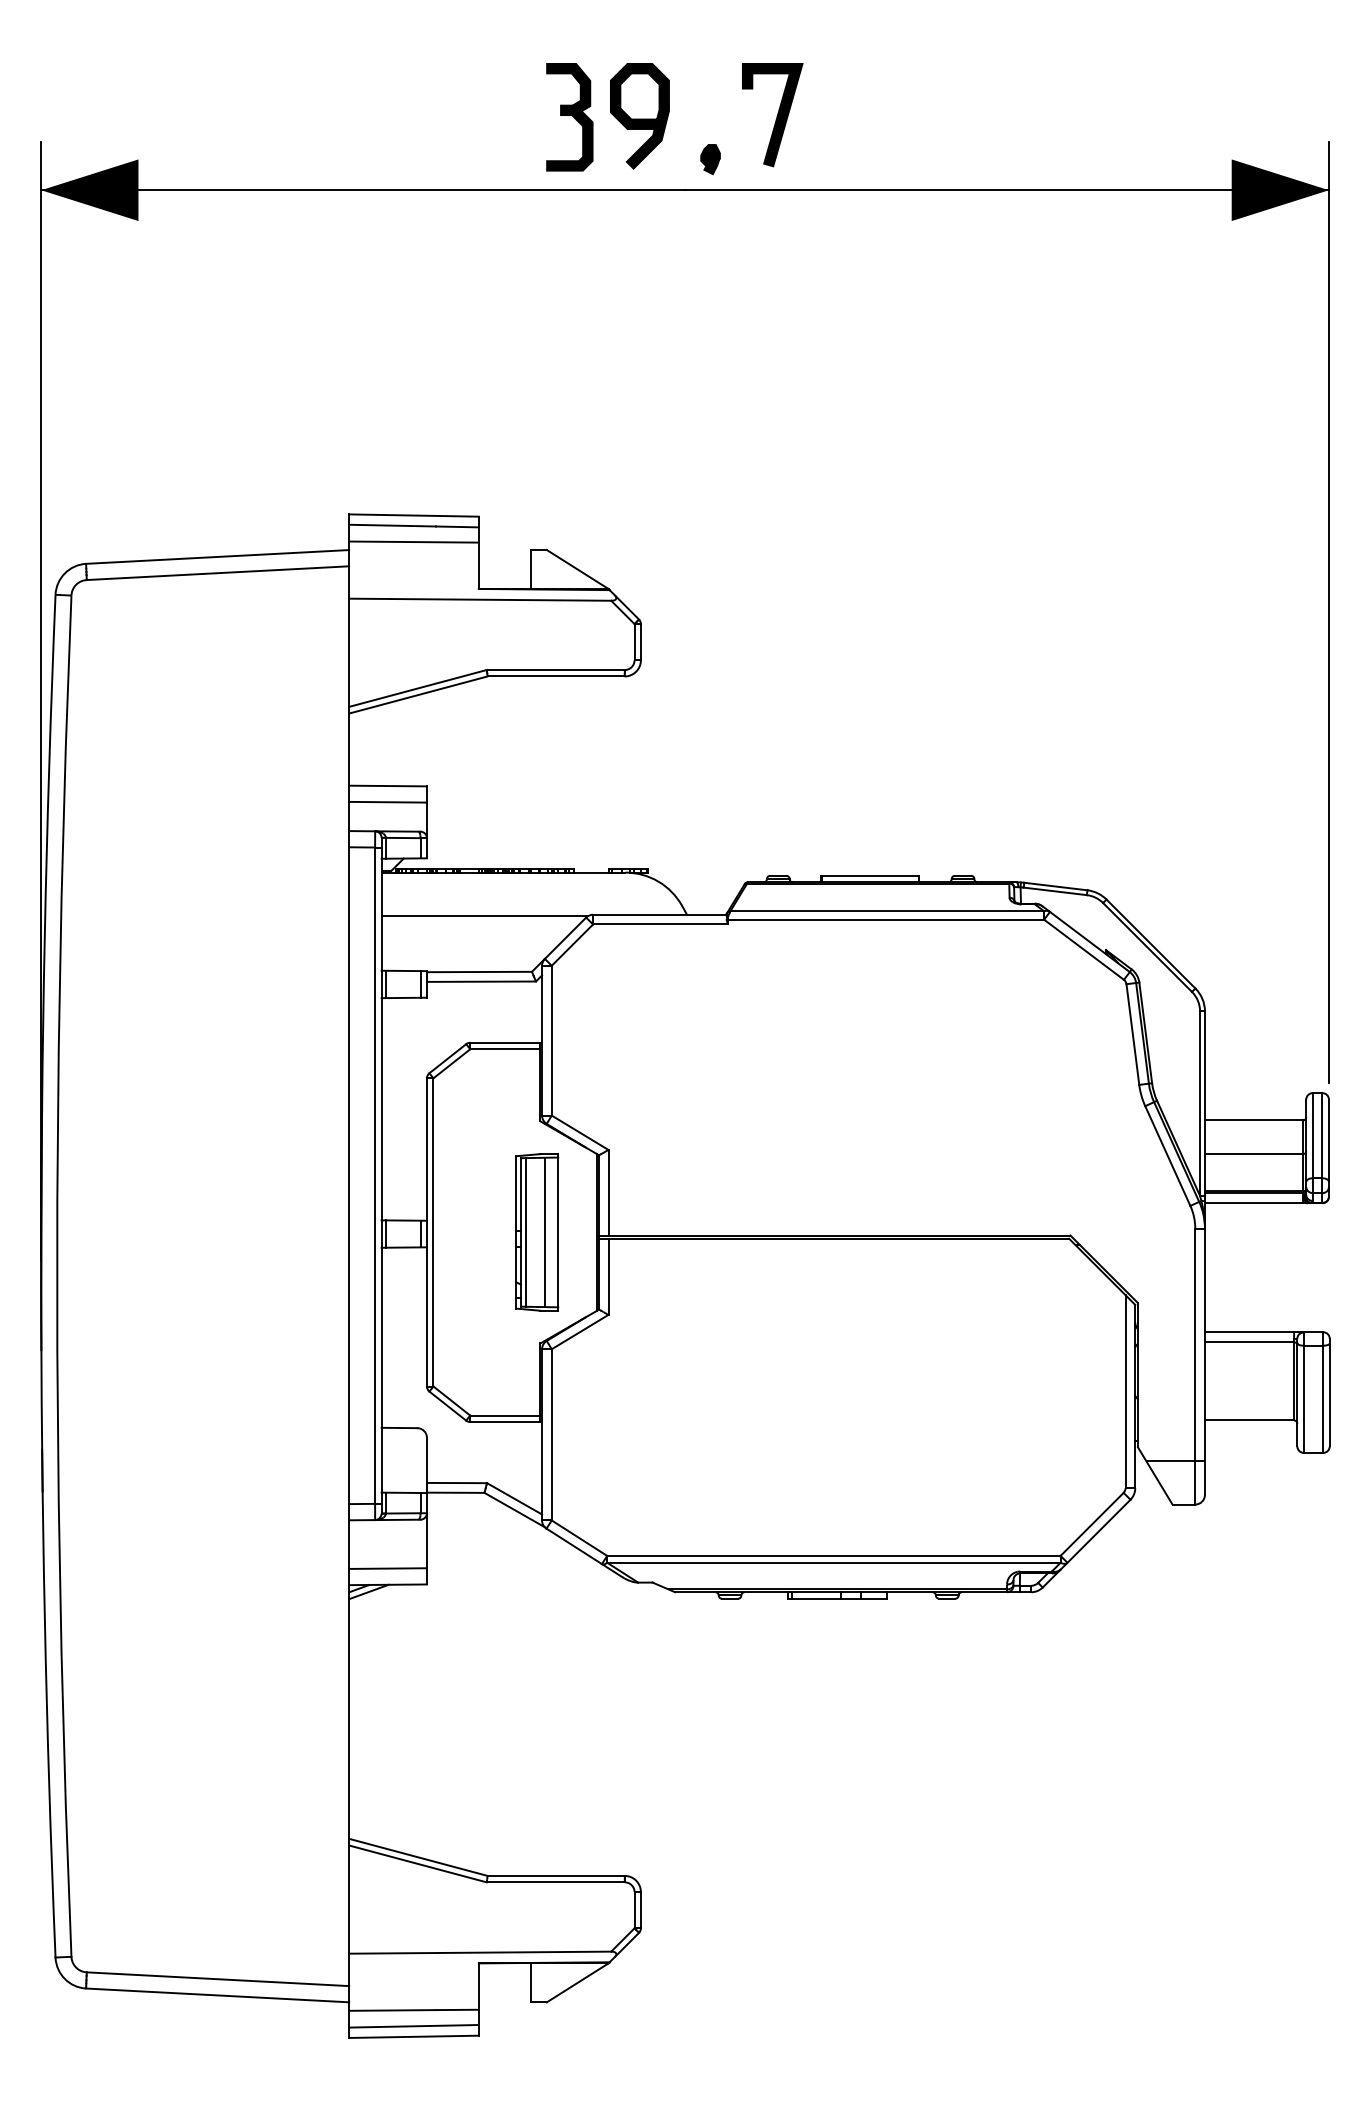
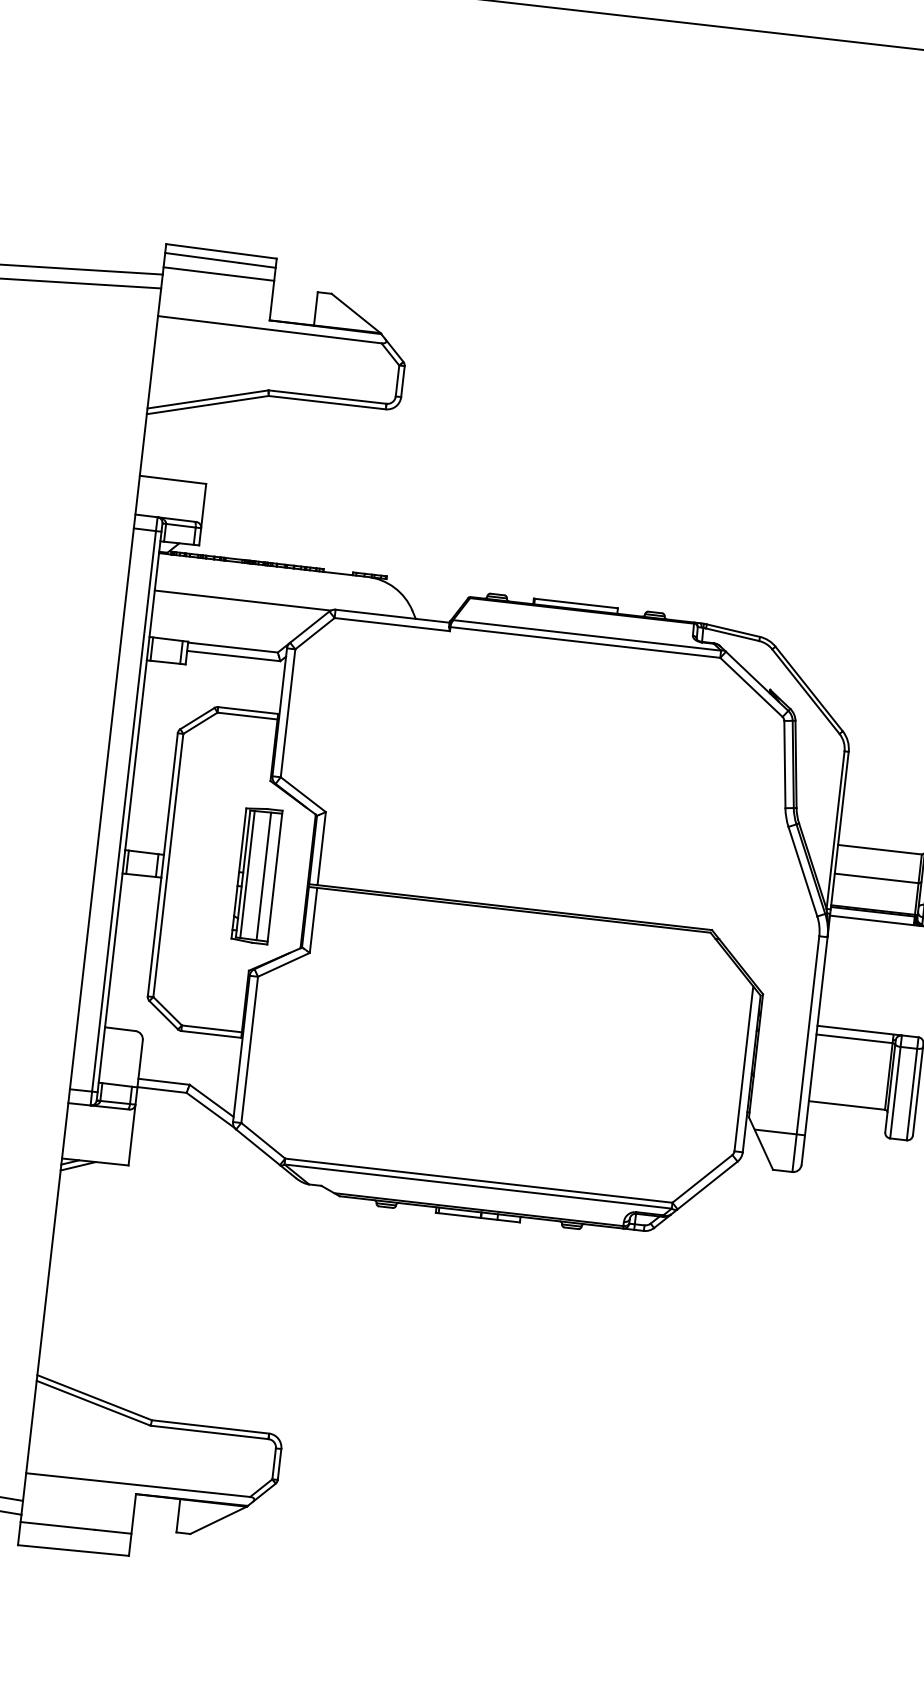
line: (387, 801) -> (171, 493), removed
line: (387, 1568) -> (96, 1148), removed
line: (413, 2026) -> (74, 1541), removed

